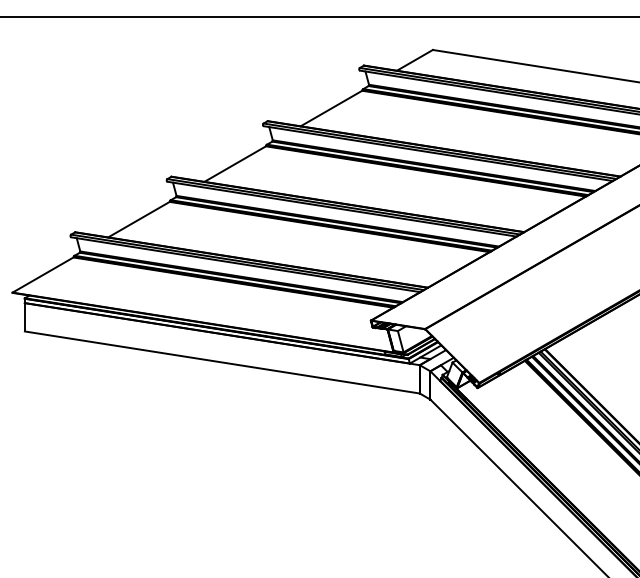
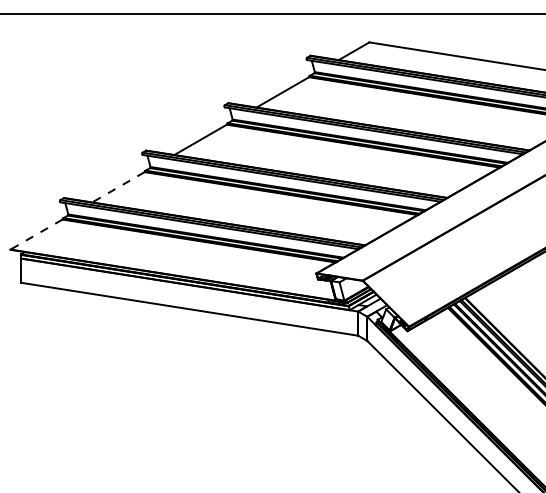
line: (138, 219) -> (118, 187), solid -> dashed
line: (42, 275) -> (36, 234), solid -> dashed

